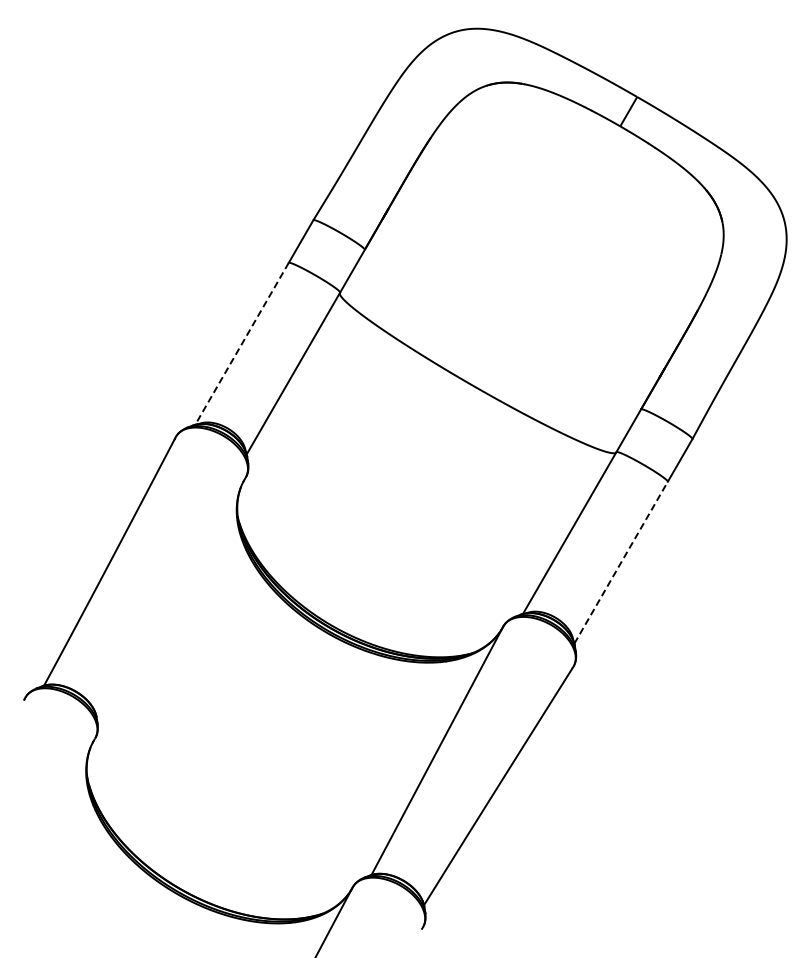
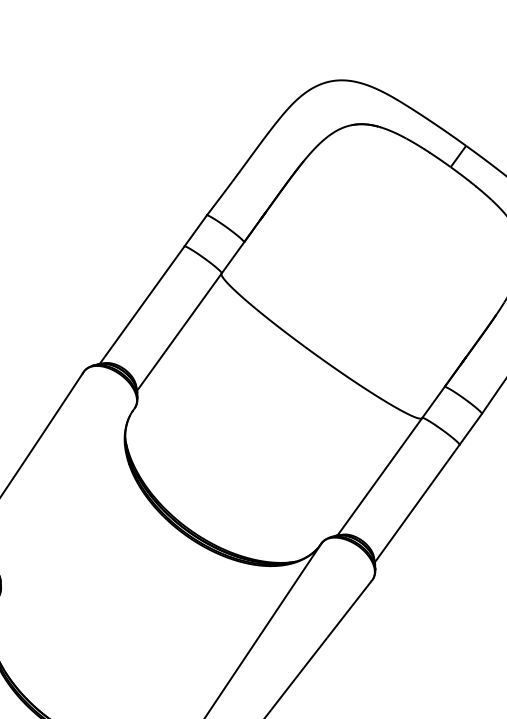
line: (241, 344) -> (141, 305), dashed -> solid
line: (621, 562) -> (417, 503), dashed -> solid

